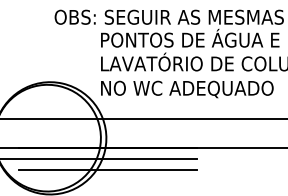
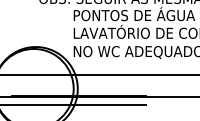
line: (107, 170) -> (78, 113), removed

